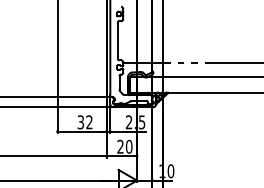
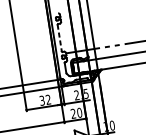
line: (117, 40) -> (59, 37), solid -> dashed

